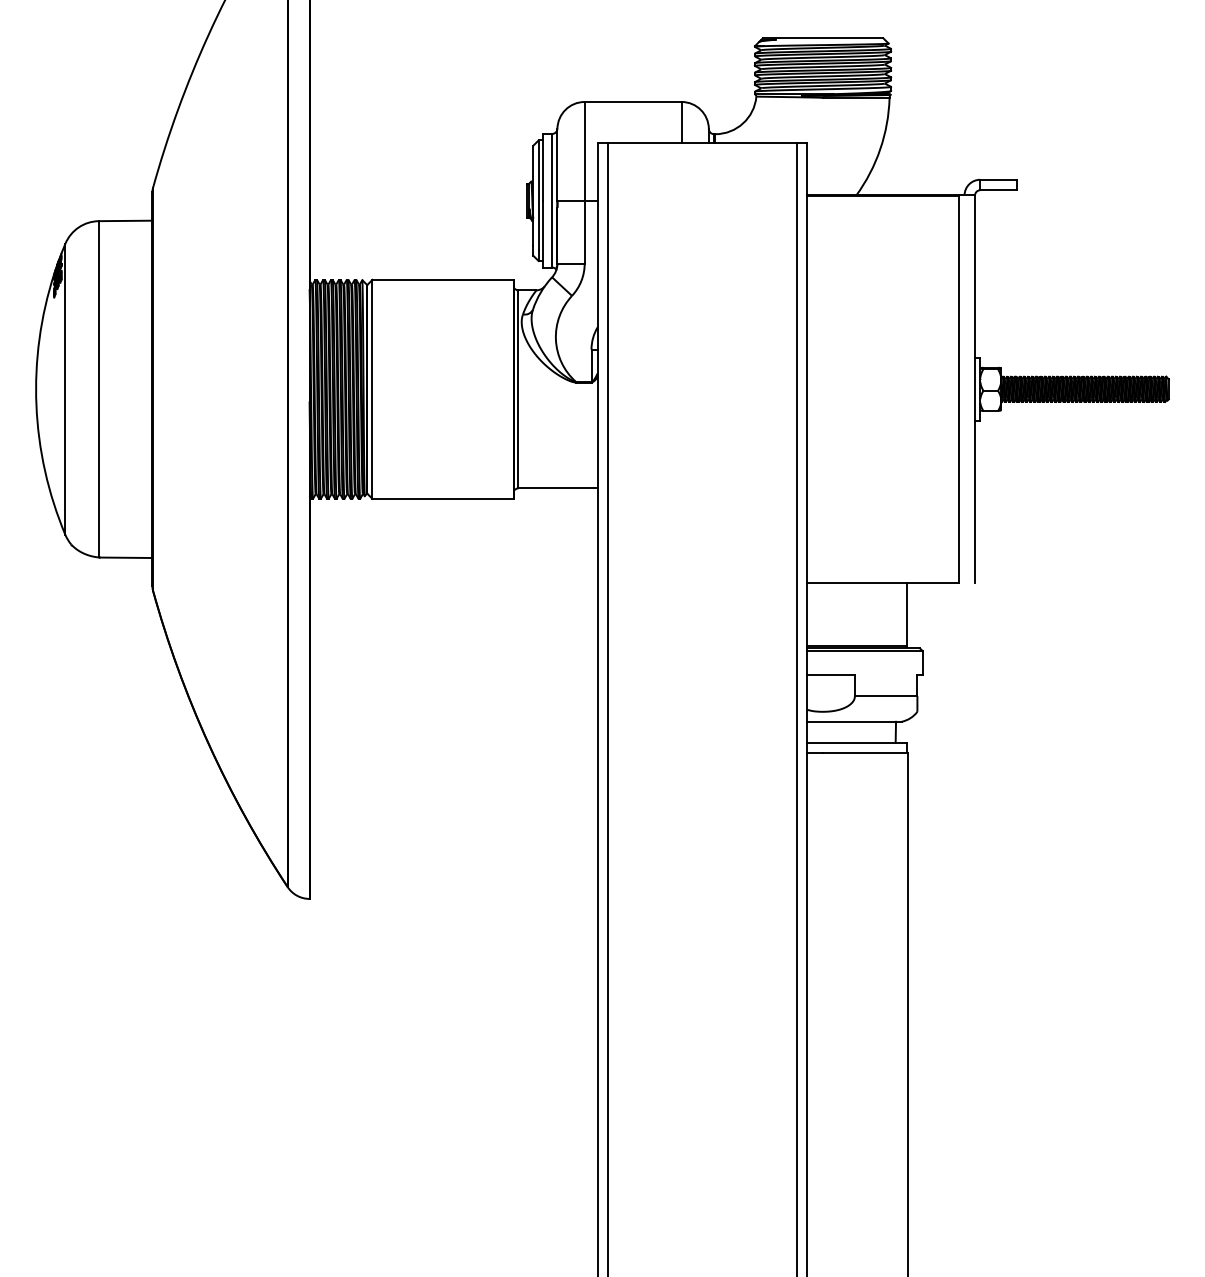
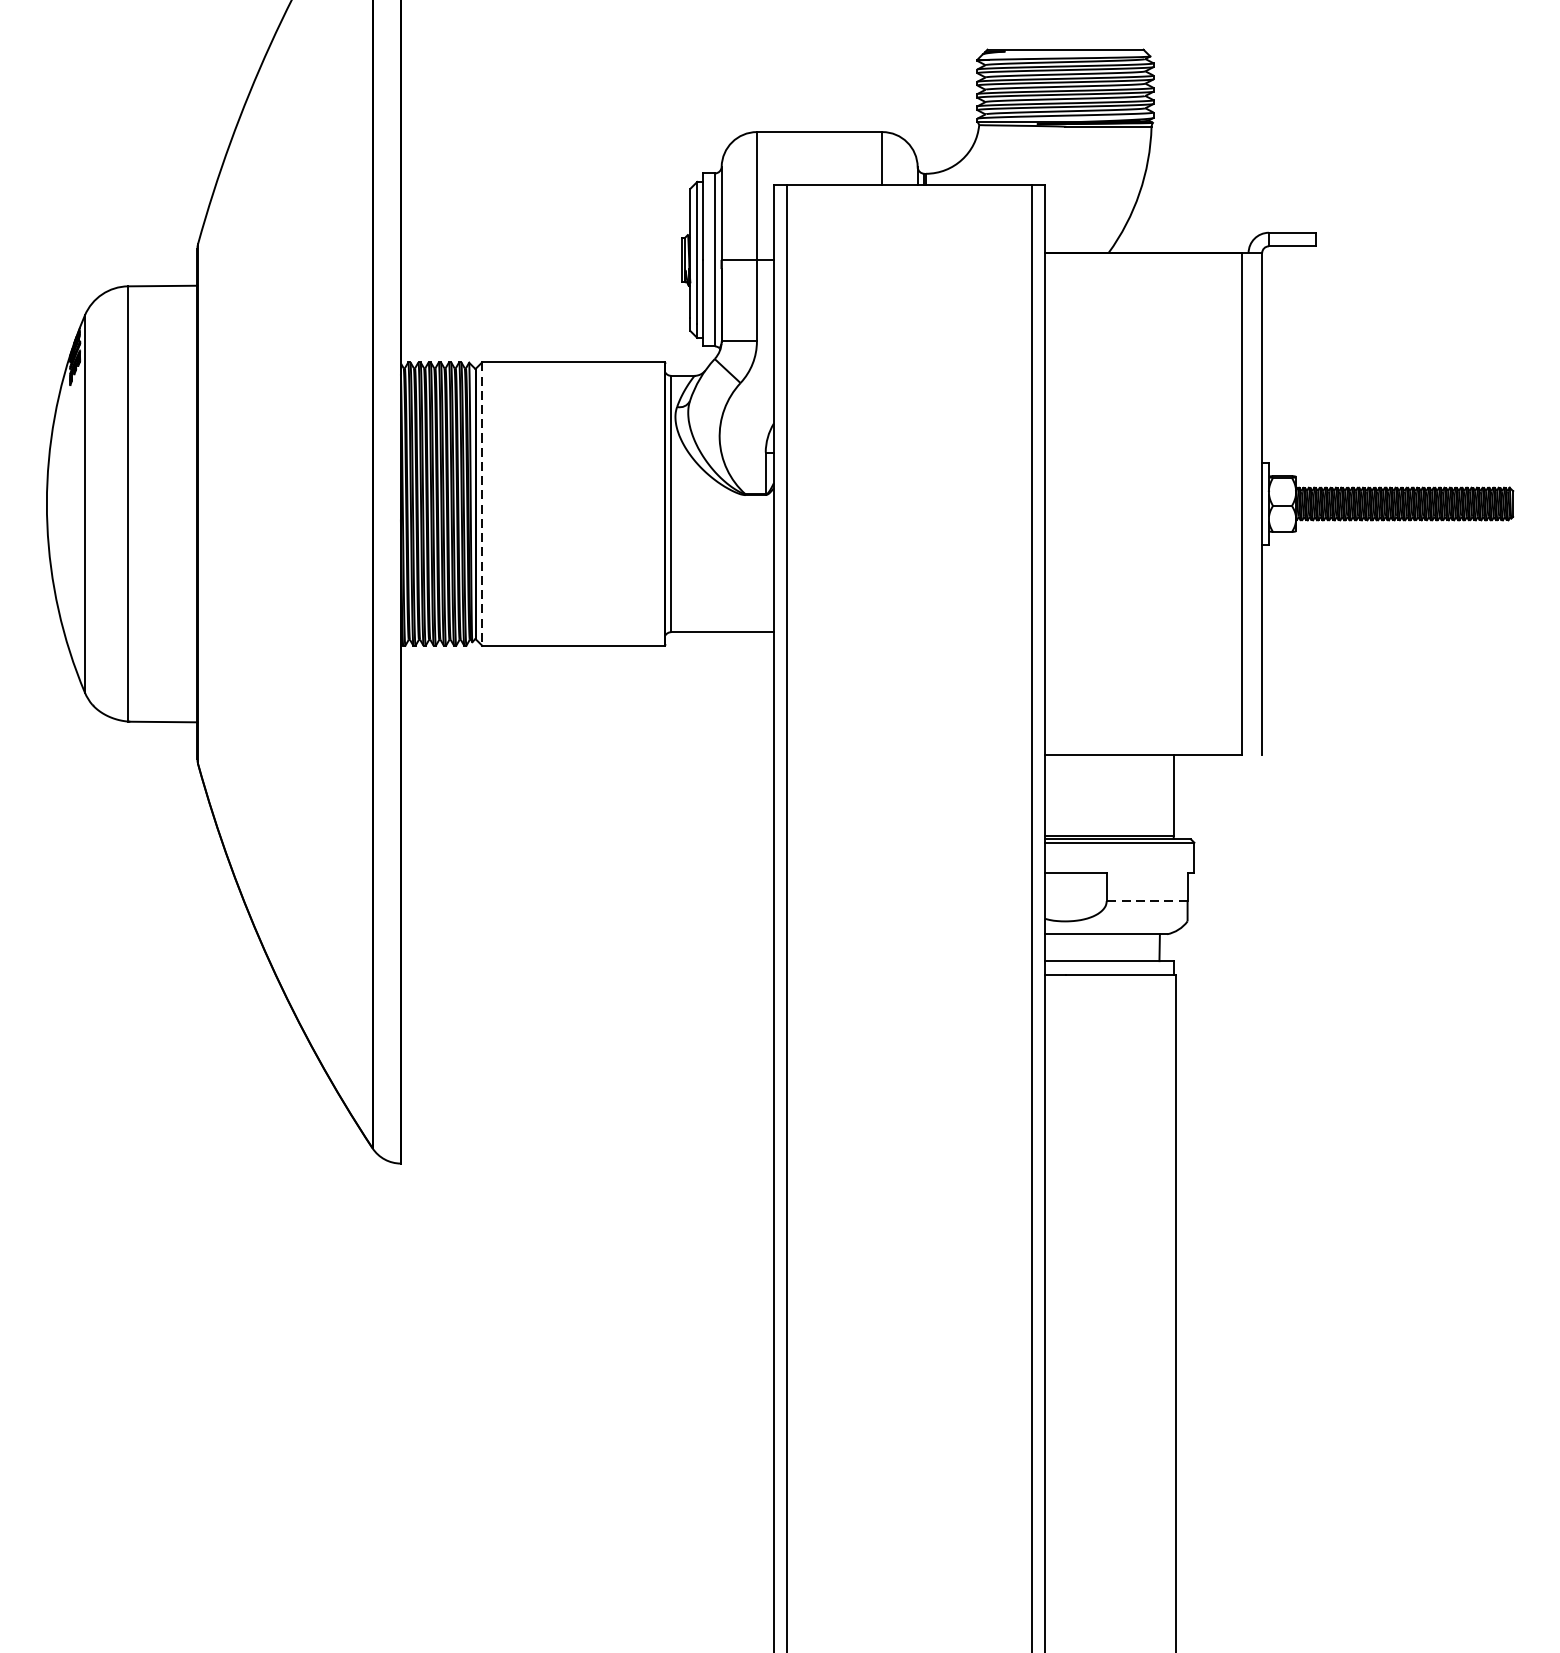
line: (372, 389) -> (482, 504), solid -> dashed
line: (885, 696) -> (1146, 901), solid -> dashed

